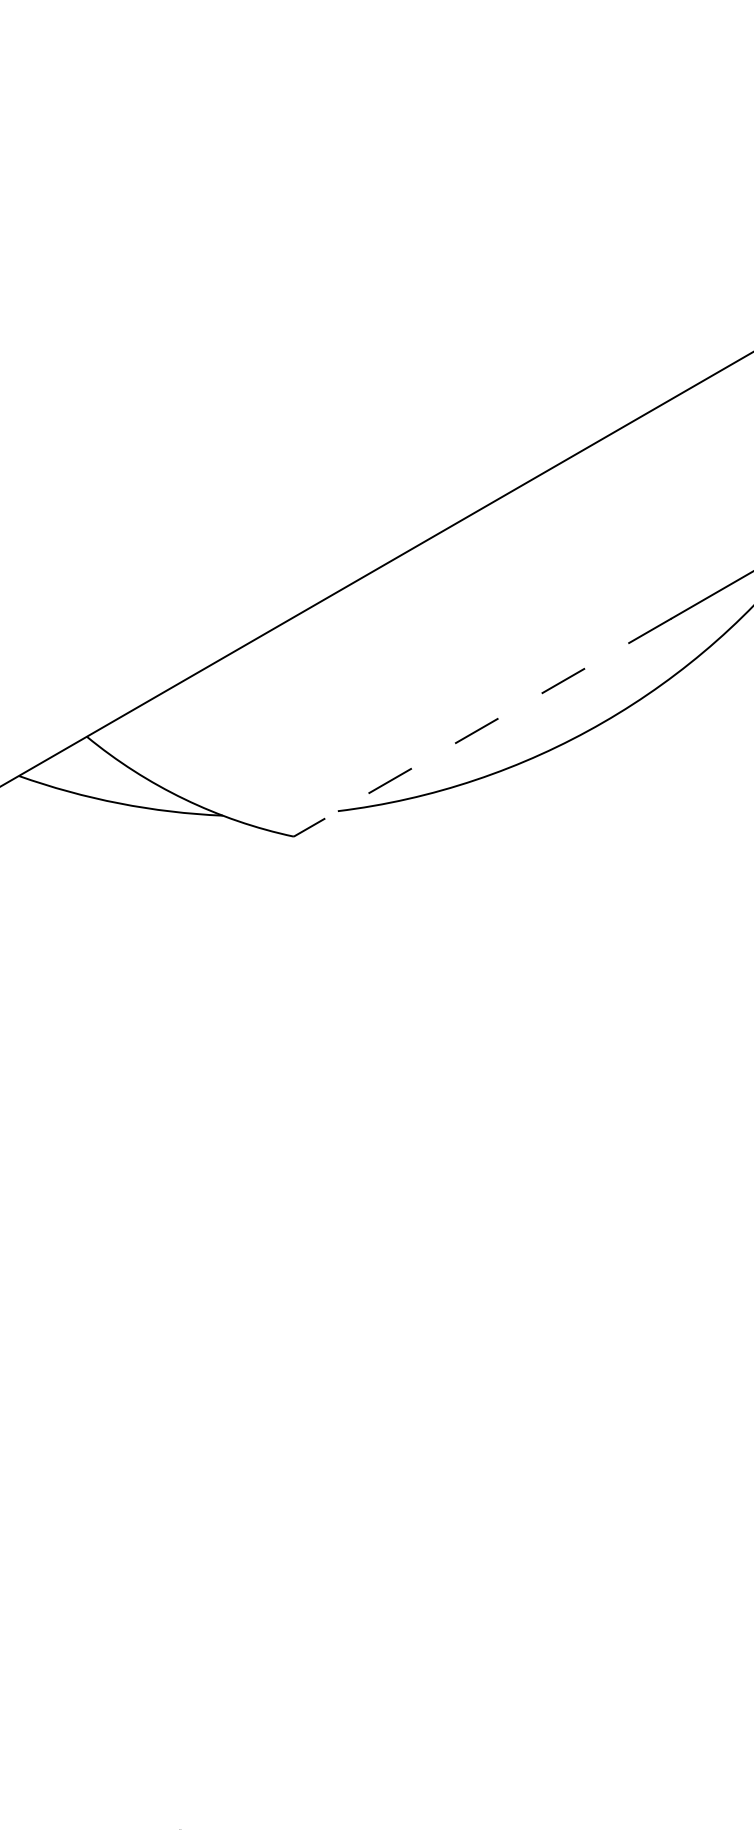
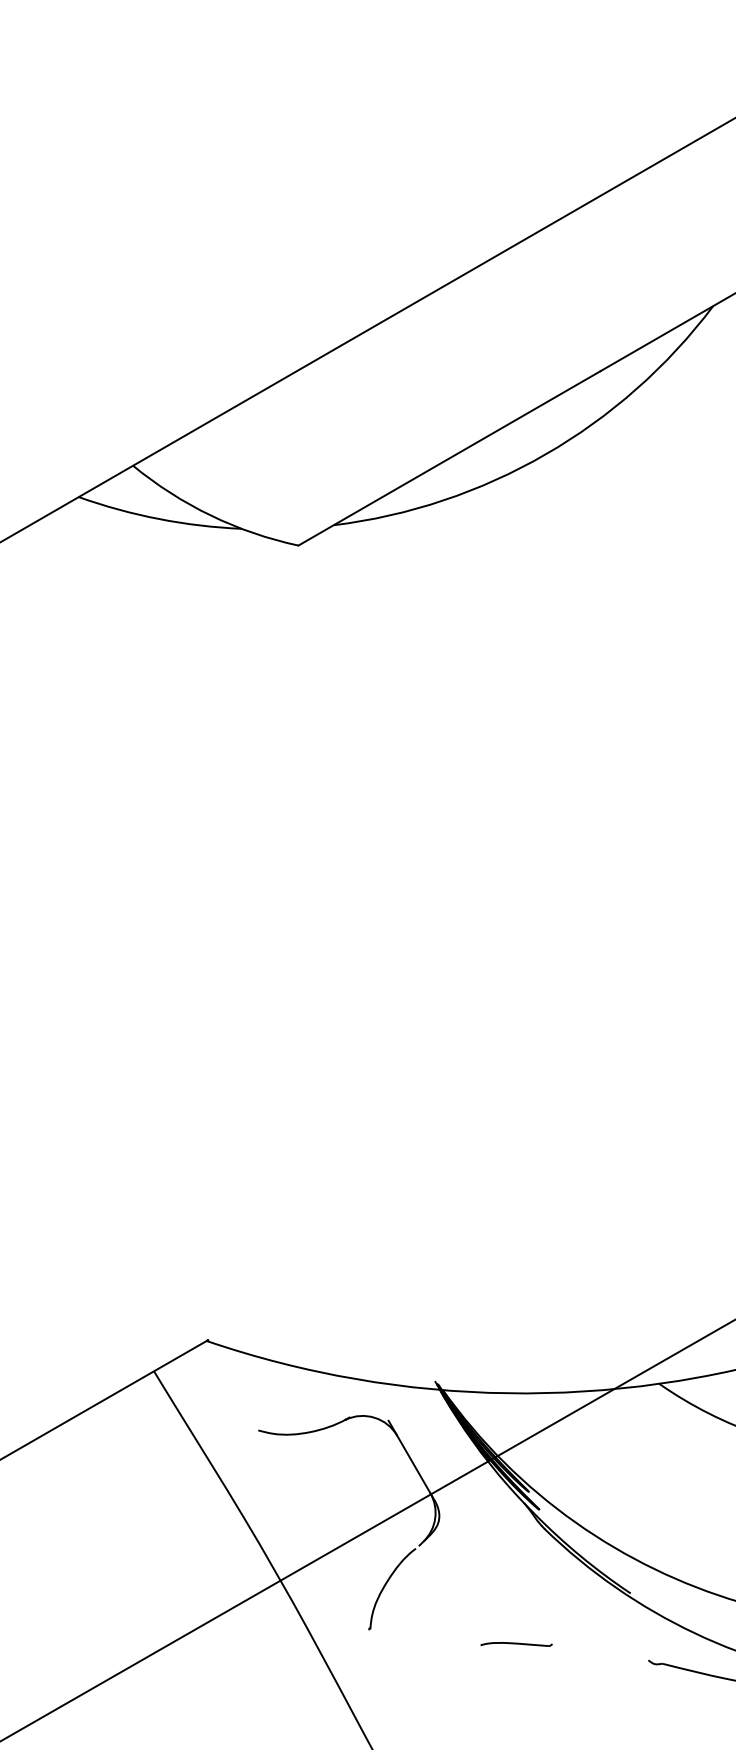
line: (482, 727) -> (449, 458), dashed -> solid

